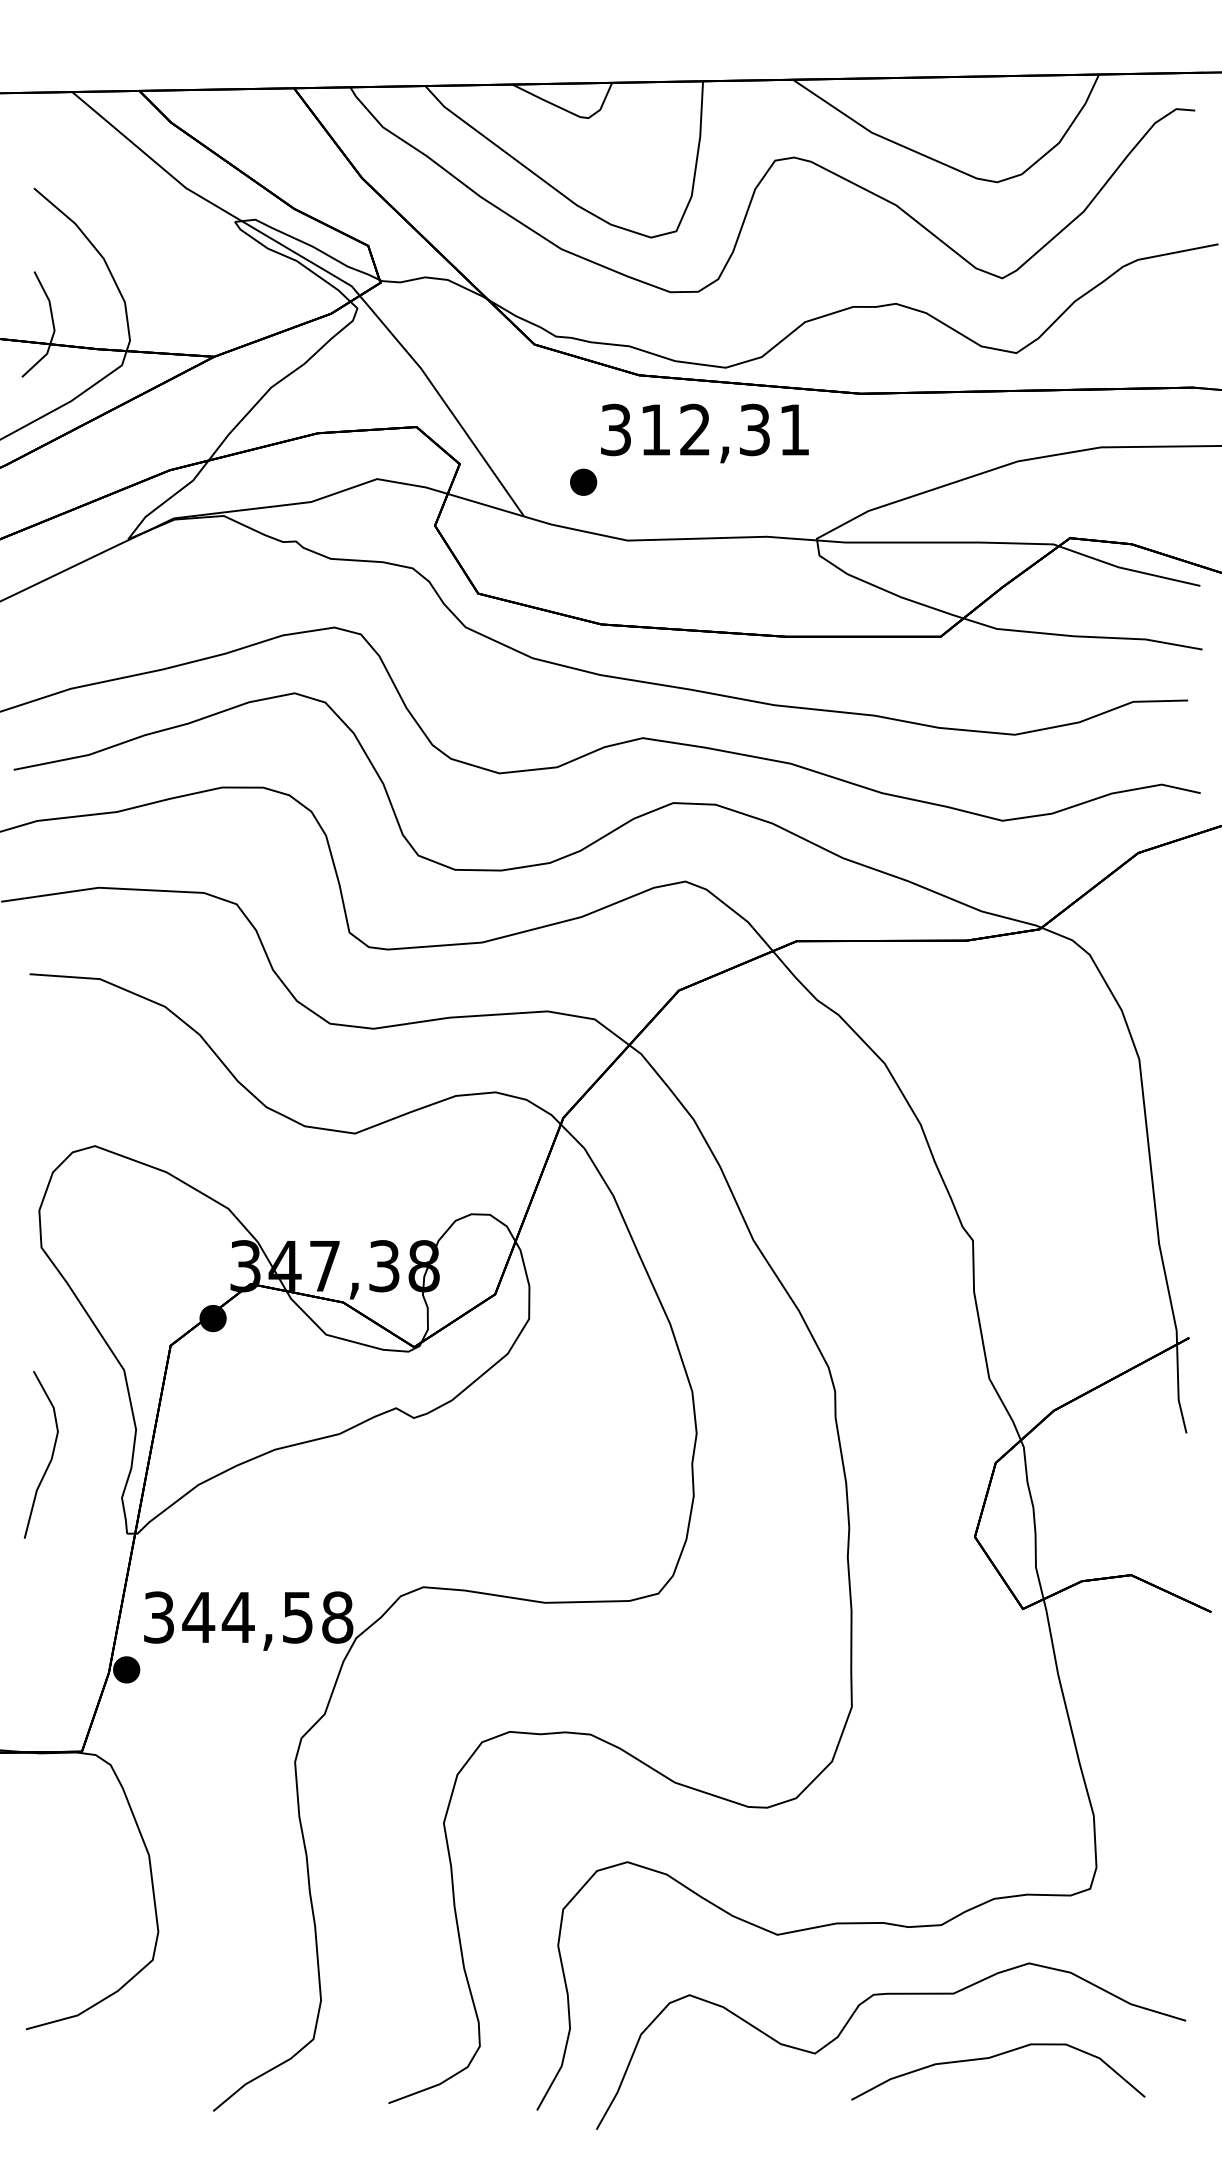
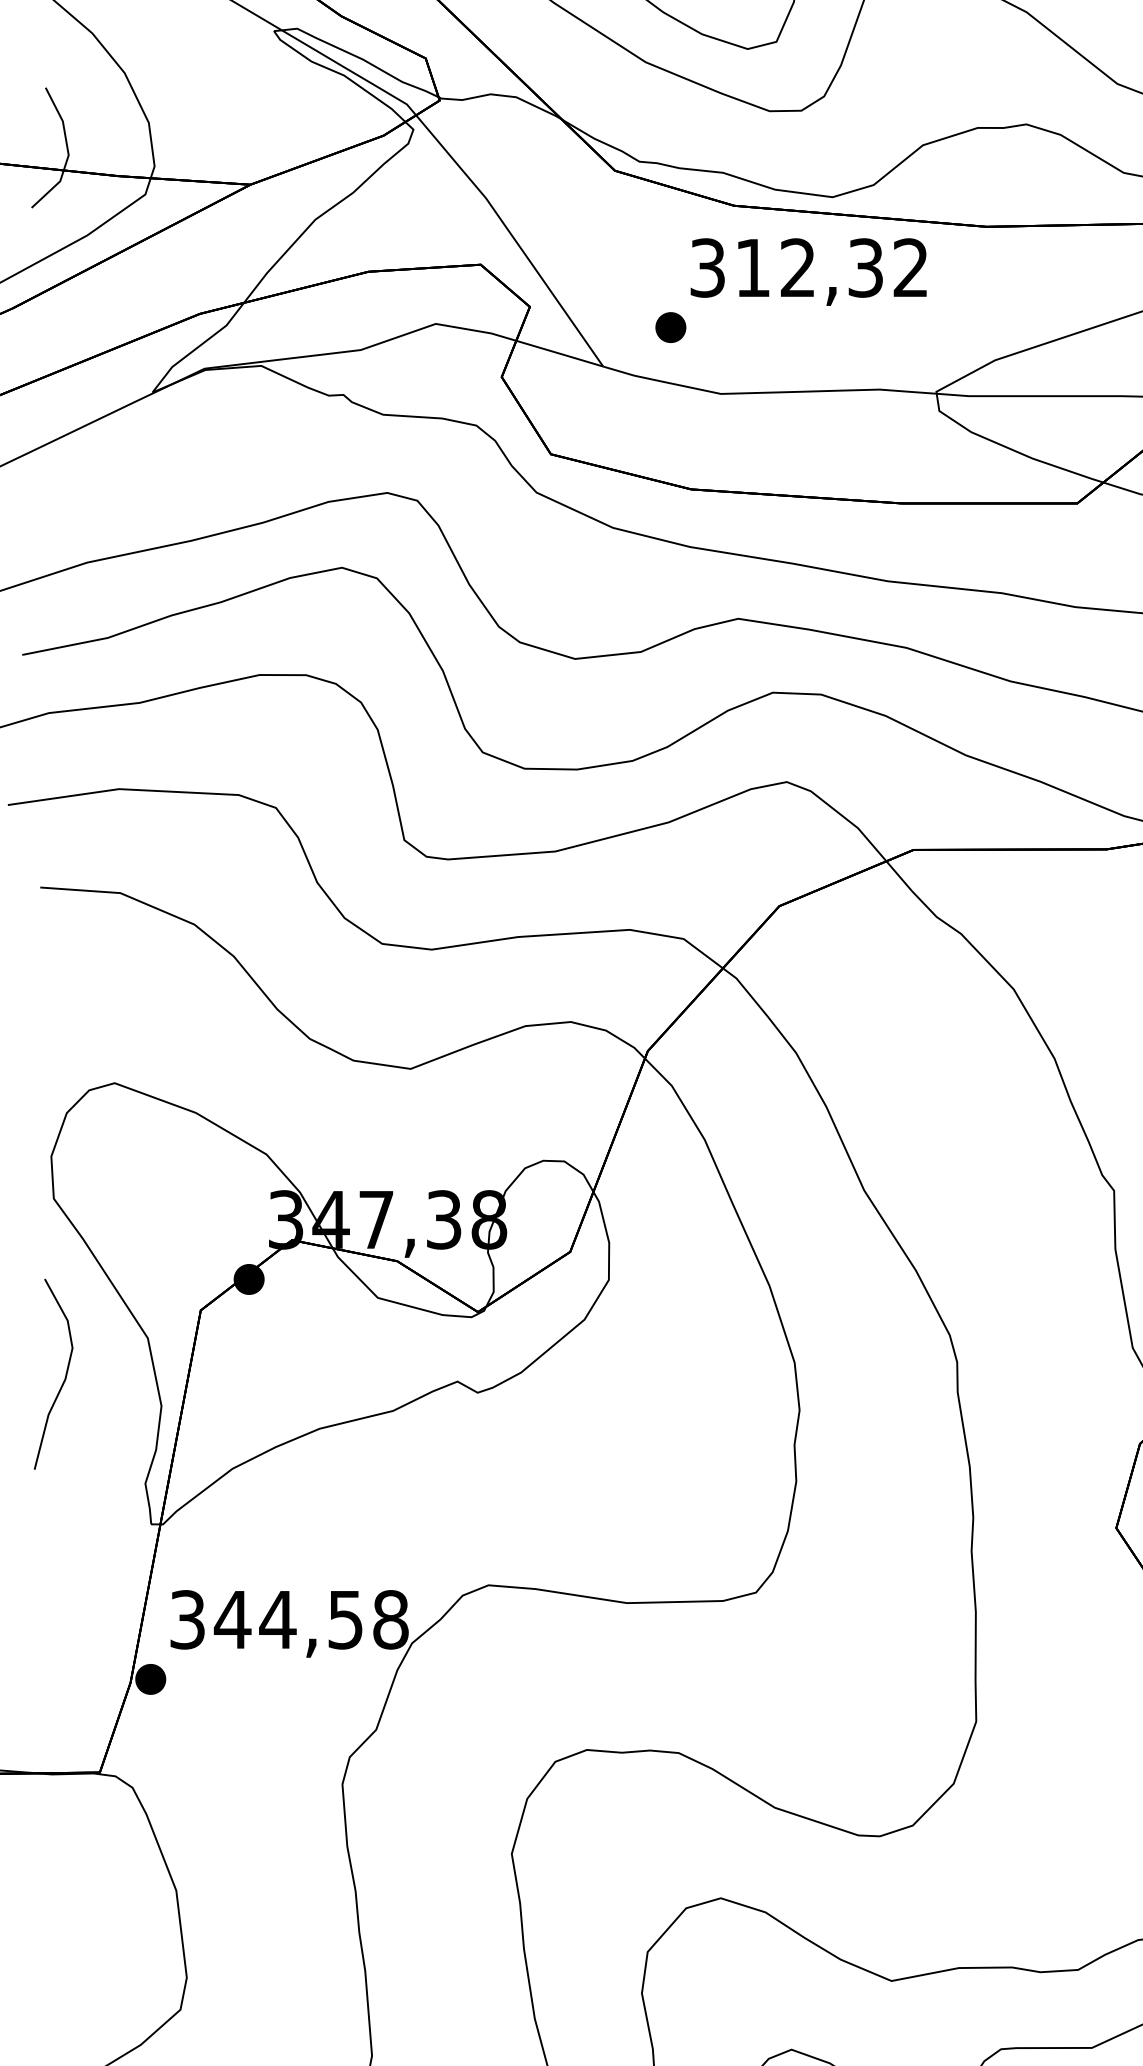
text: (793, 429) -> (909, 267), 312,31 -> 312,32
curve: (51, 1454) -> (65, 1373), moved

